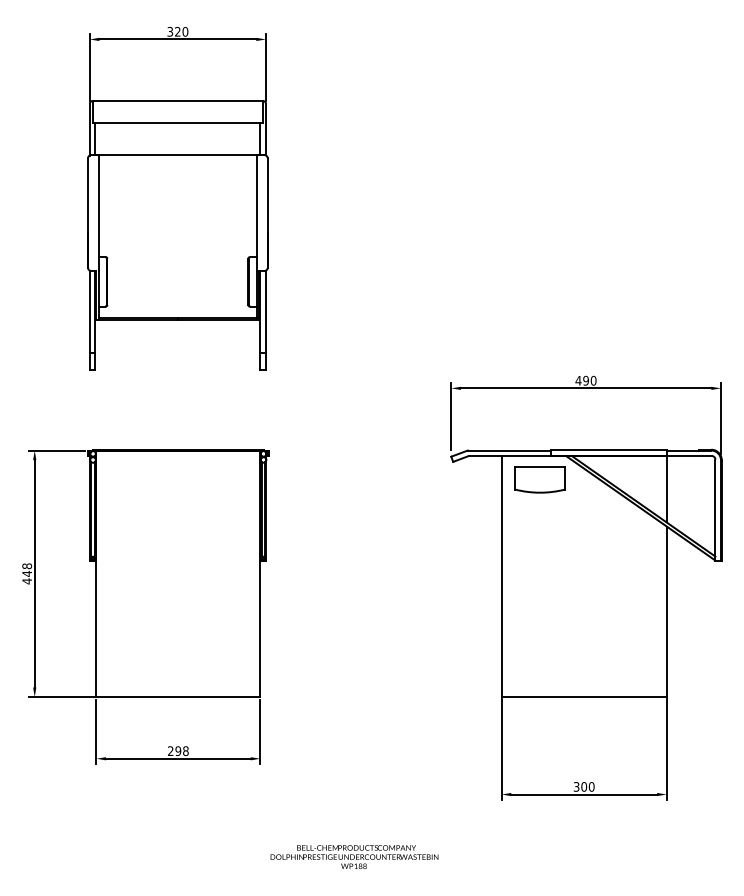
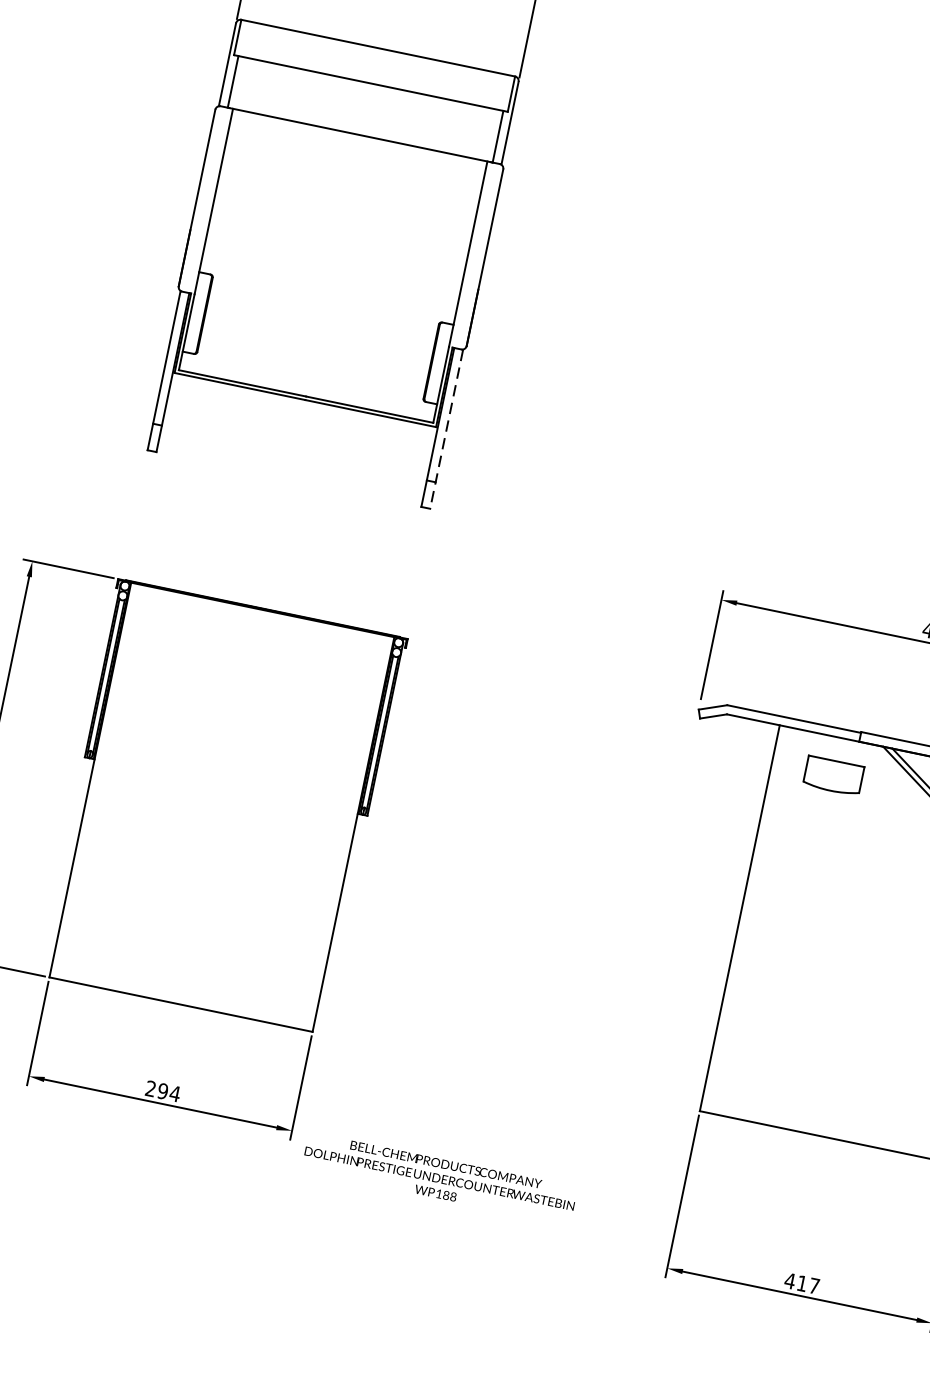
line: (265, 320) -> (445, 429), solid -> dashed
part: (539, 479) -> (832, 775), size x0.7
text: (185, 751) -> (174, 1094), 298 -> 294
text: (583, 786) -> (801, 1282), 300 -> 417
text: (354, 856) -> (439, 1177), moved

